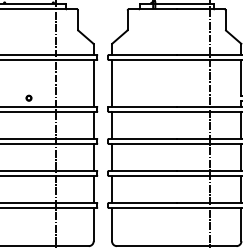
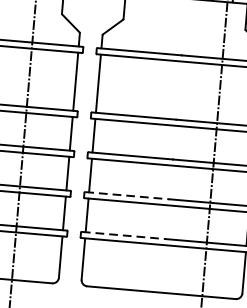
line: (142, 170) -> (127, 195), solid -> dashed
line: (142, 203) -> (123, 236), solid -> dashed

